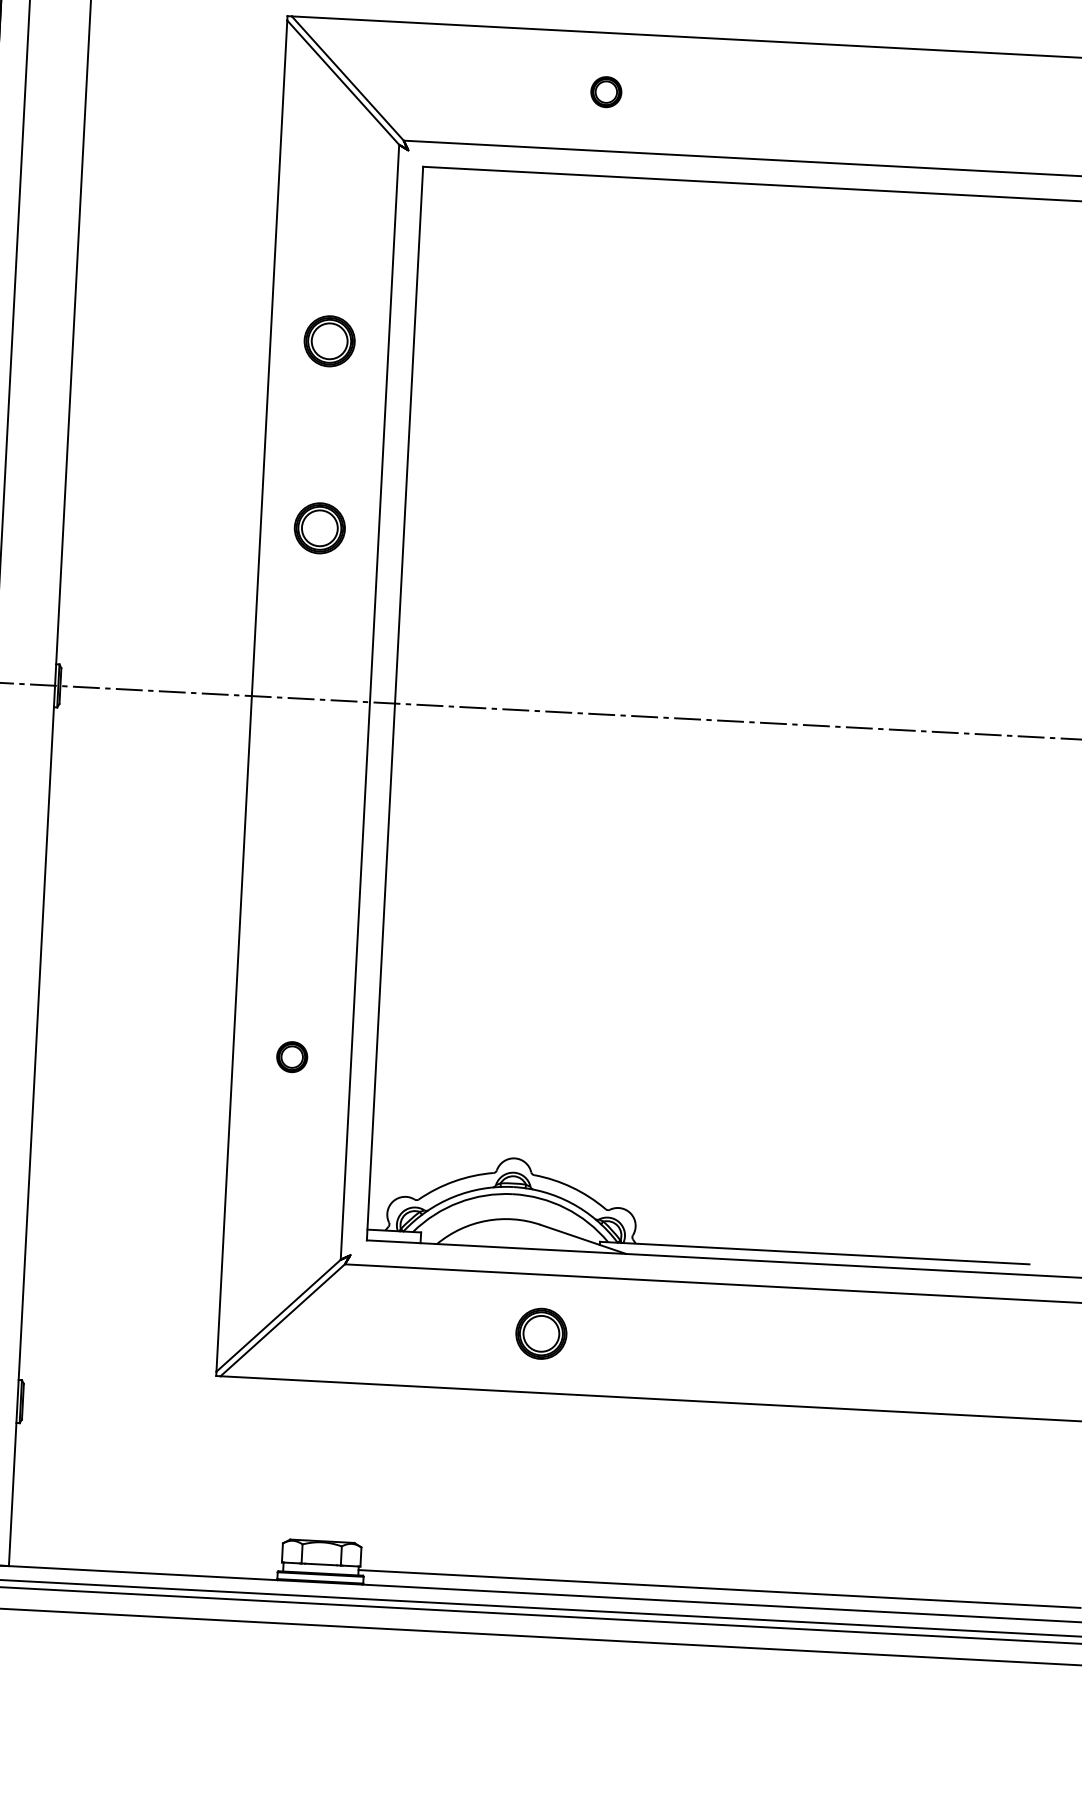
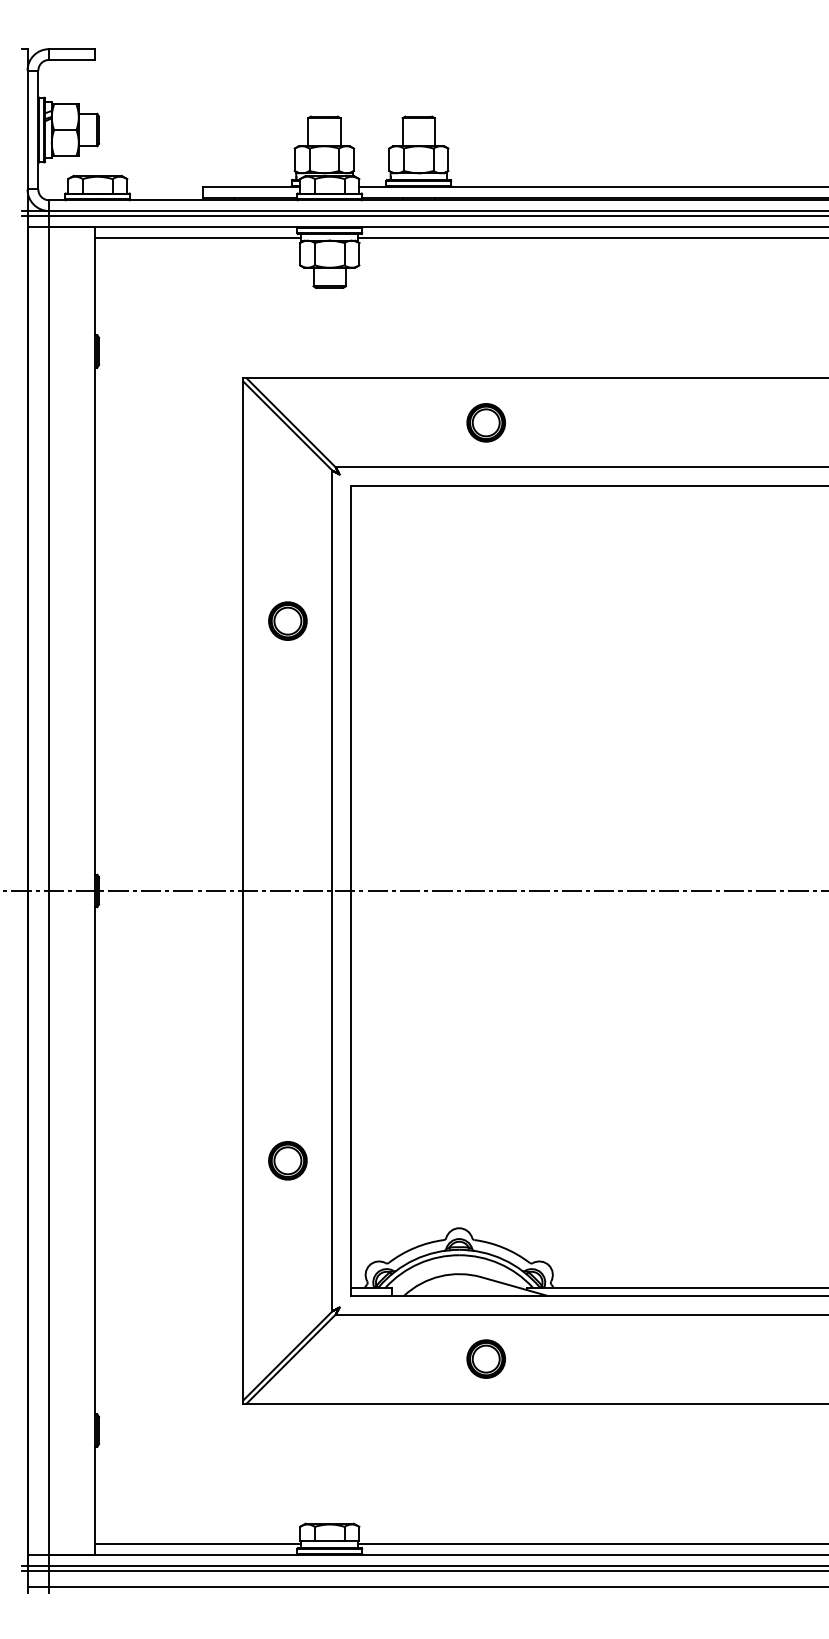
part: (605, 91) -> (485, 422), size x1.67
part: (319, 527) -> (287, 761), removed
part: (291, 1056) -> (287, 1160), size x1.67
line: (146, 1558) -> (198, 1543), added

